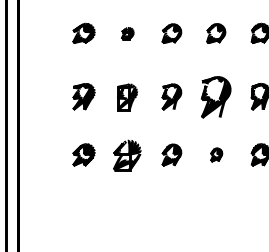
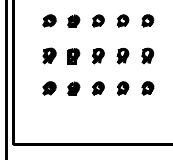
part: (127, 32) -> (73, 20), size x1.67
part: (215, 95) -> (122, 55), size x0.62
part: (127, 155) -> (73, 88), size x0.71
part: (217, 155) -> (123, 88), size x1.67

